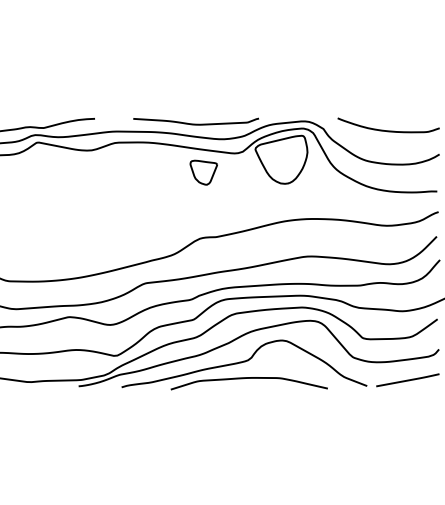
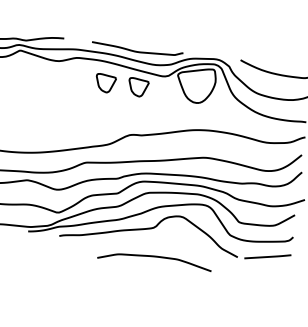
part: (158, 172) -> (105, 83), added
curve: (248, 378) -> (154, 256), moved

